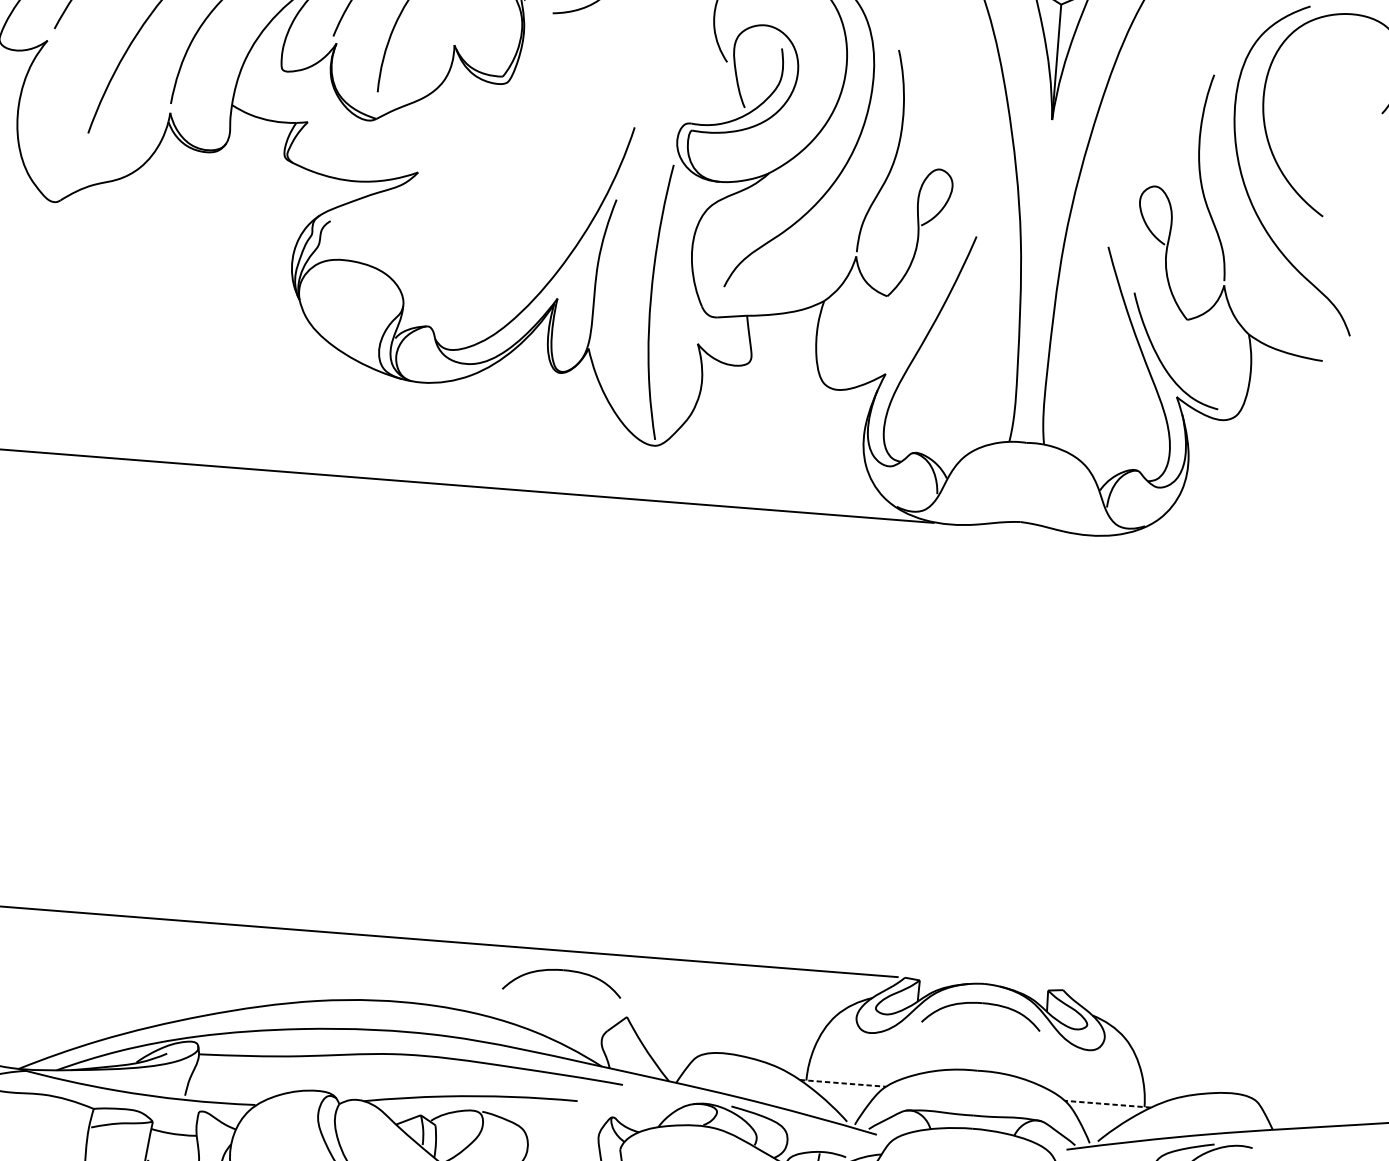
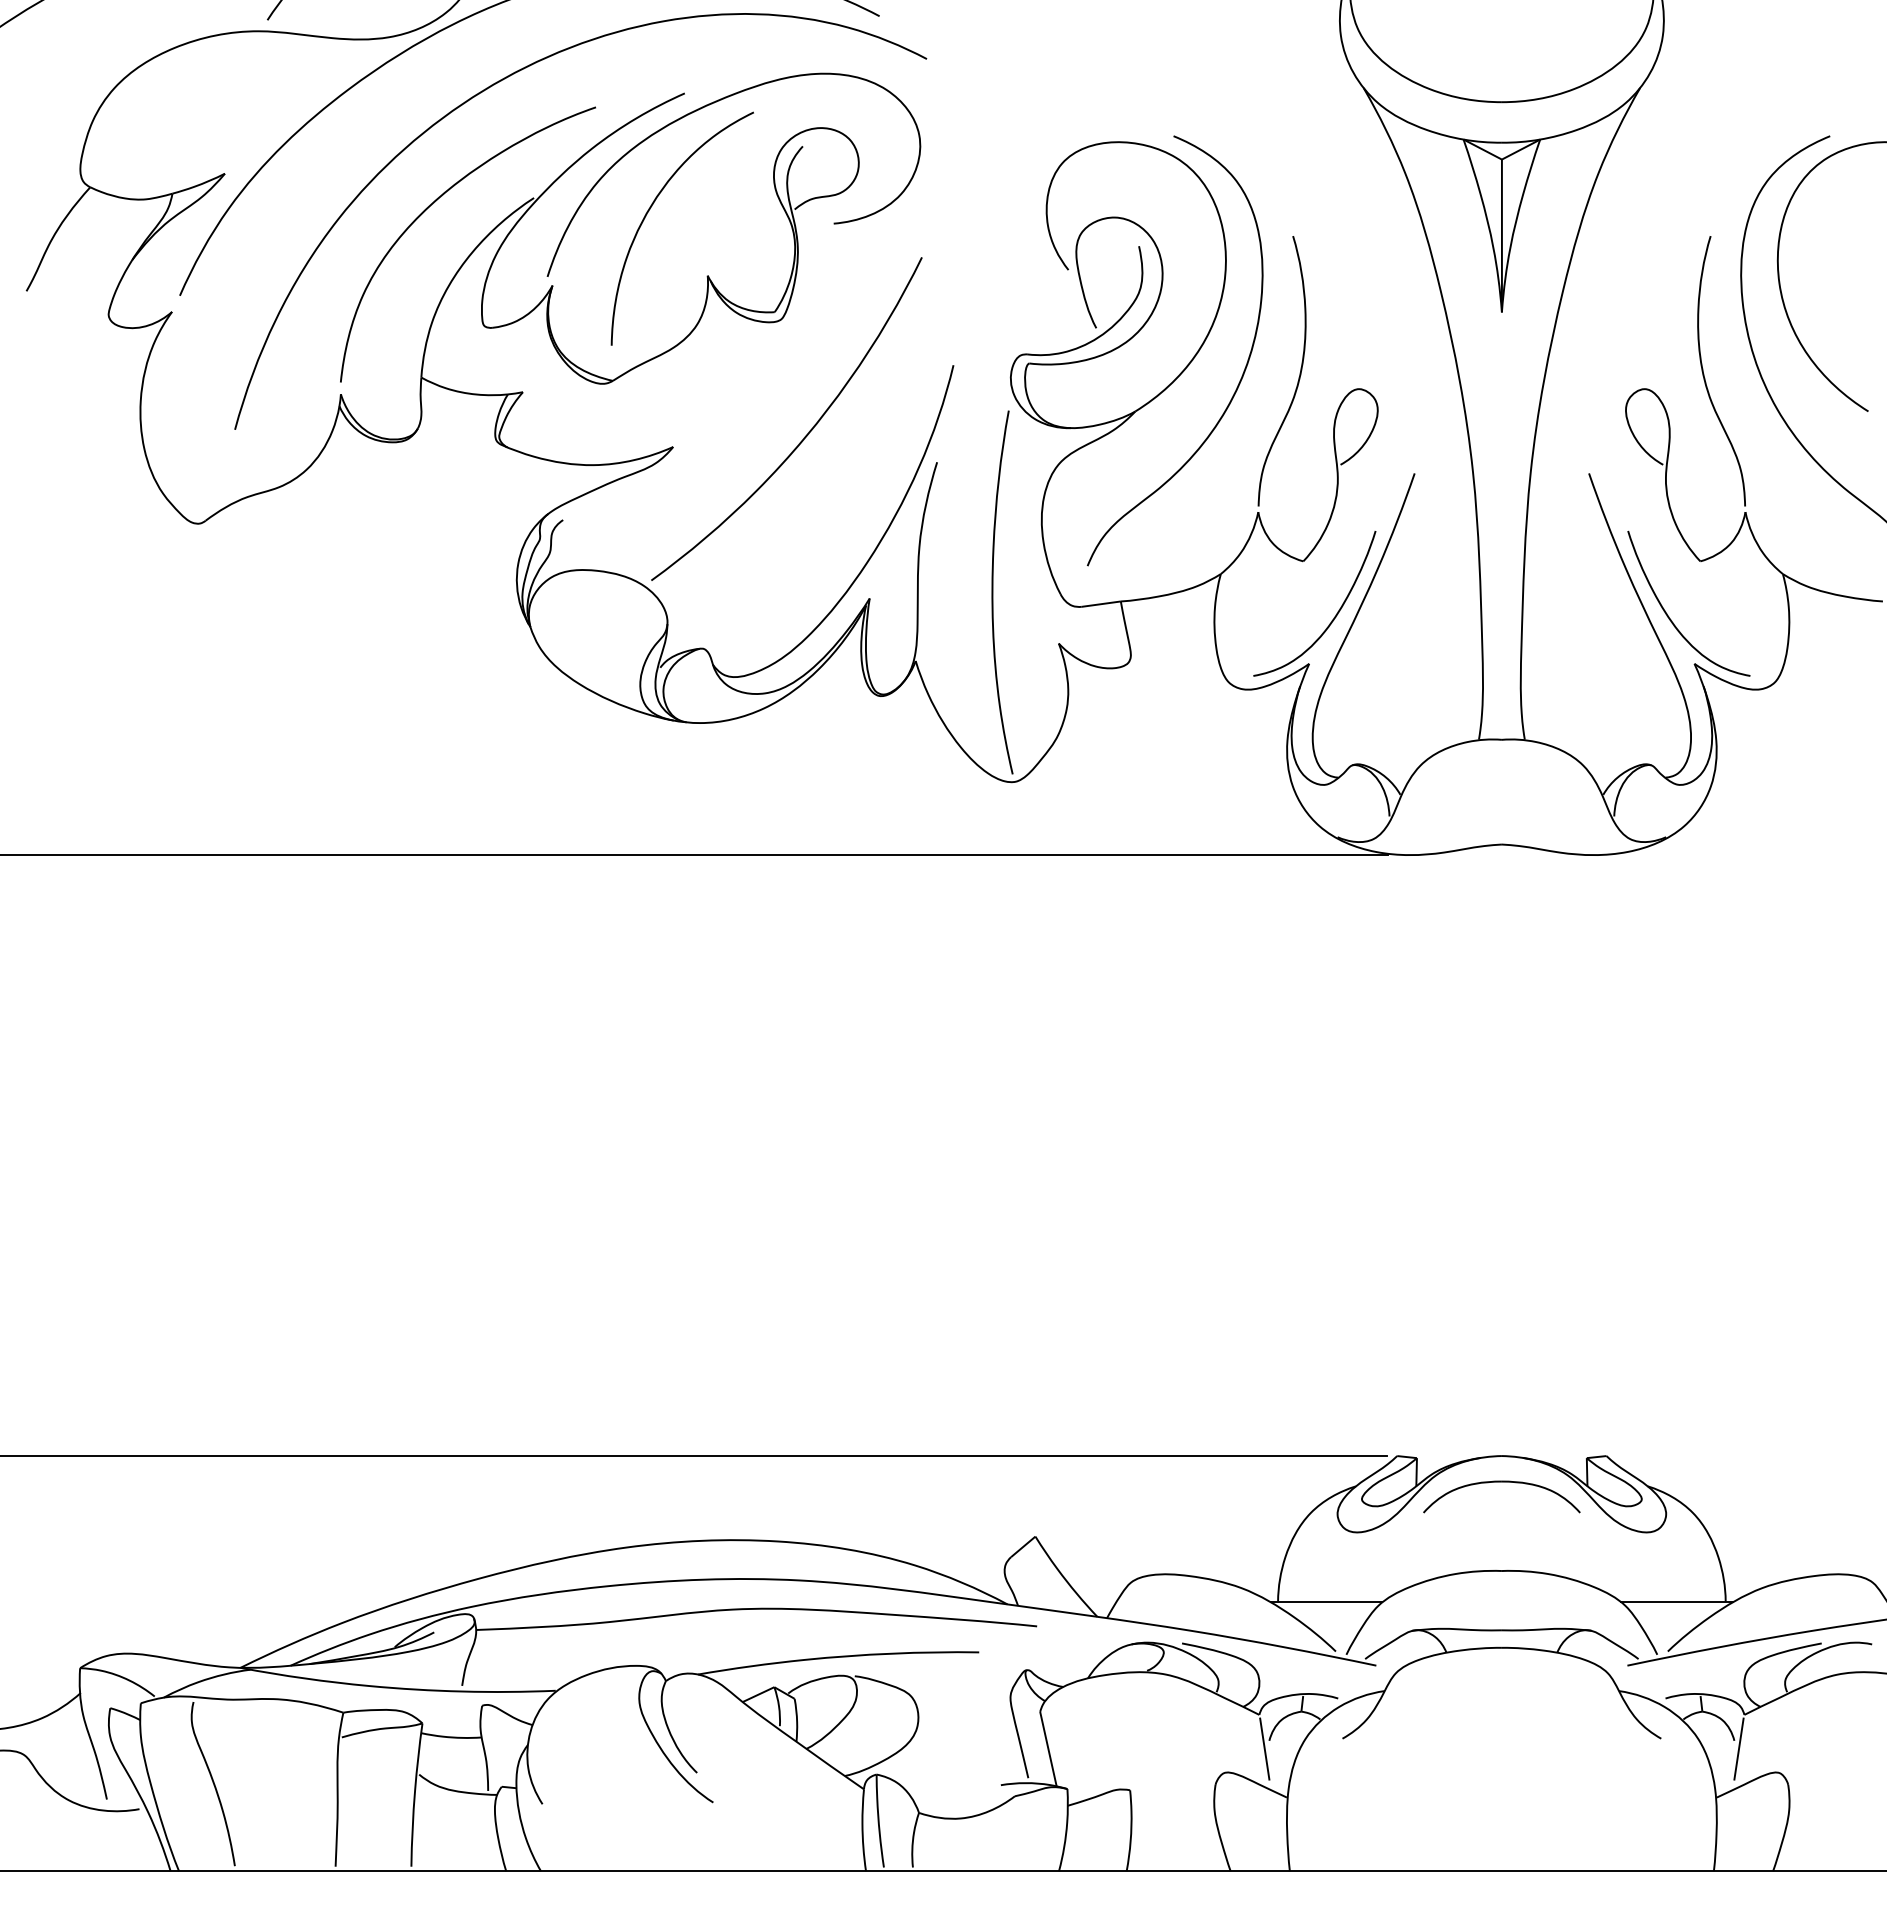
curve: (517, 172) -> (804, 436), added
curve: (906, 340) -> (1333, 617), added
part: (563, 970) -> (946, 1482), removed
line: (843, 1083) -> (1326, 1601), dashed -> solid
line: (1108, 1104) -> (1677, 1601), dashed -> solid

